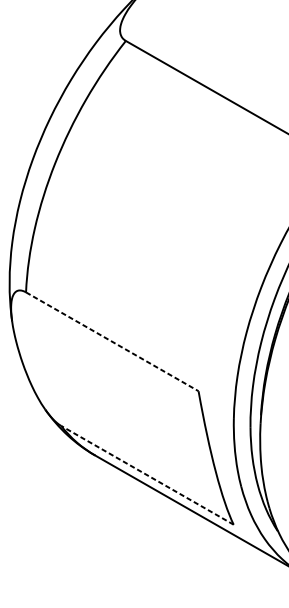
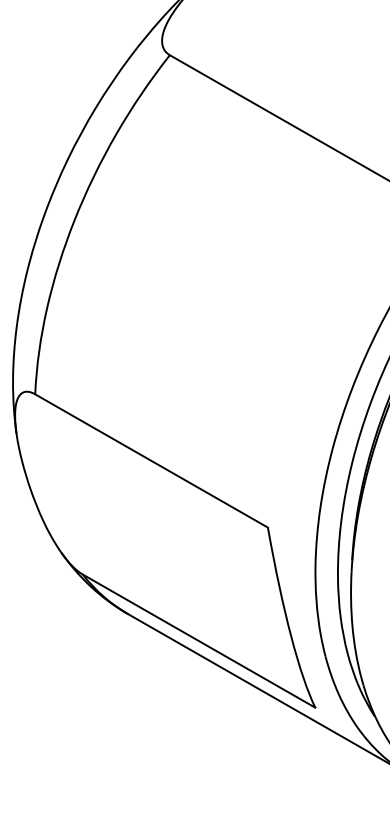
line: (112, 342) -> (152, 461), dashed -> solid
line: (147, 474) -> (198, 640), dashed -> solid

